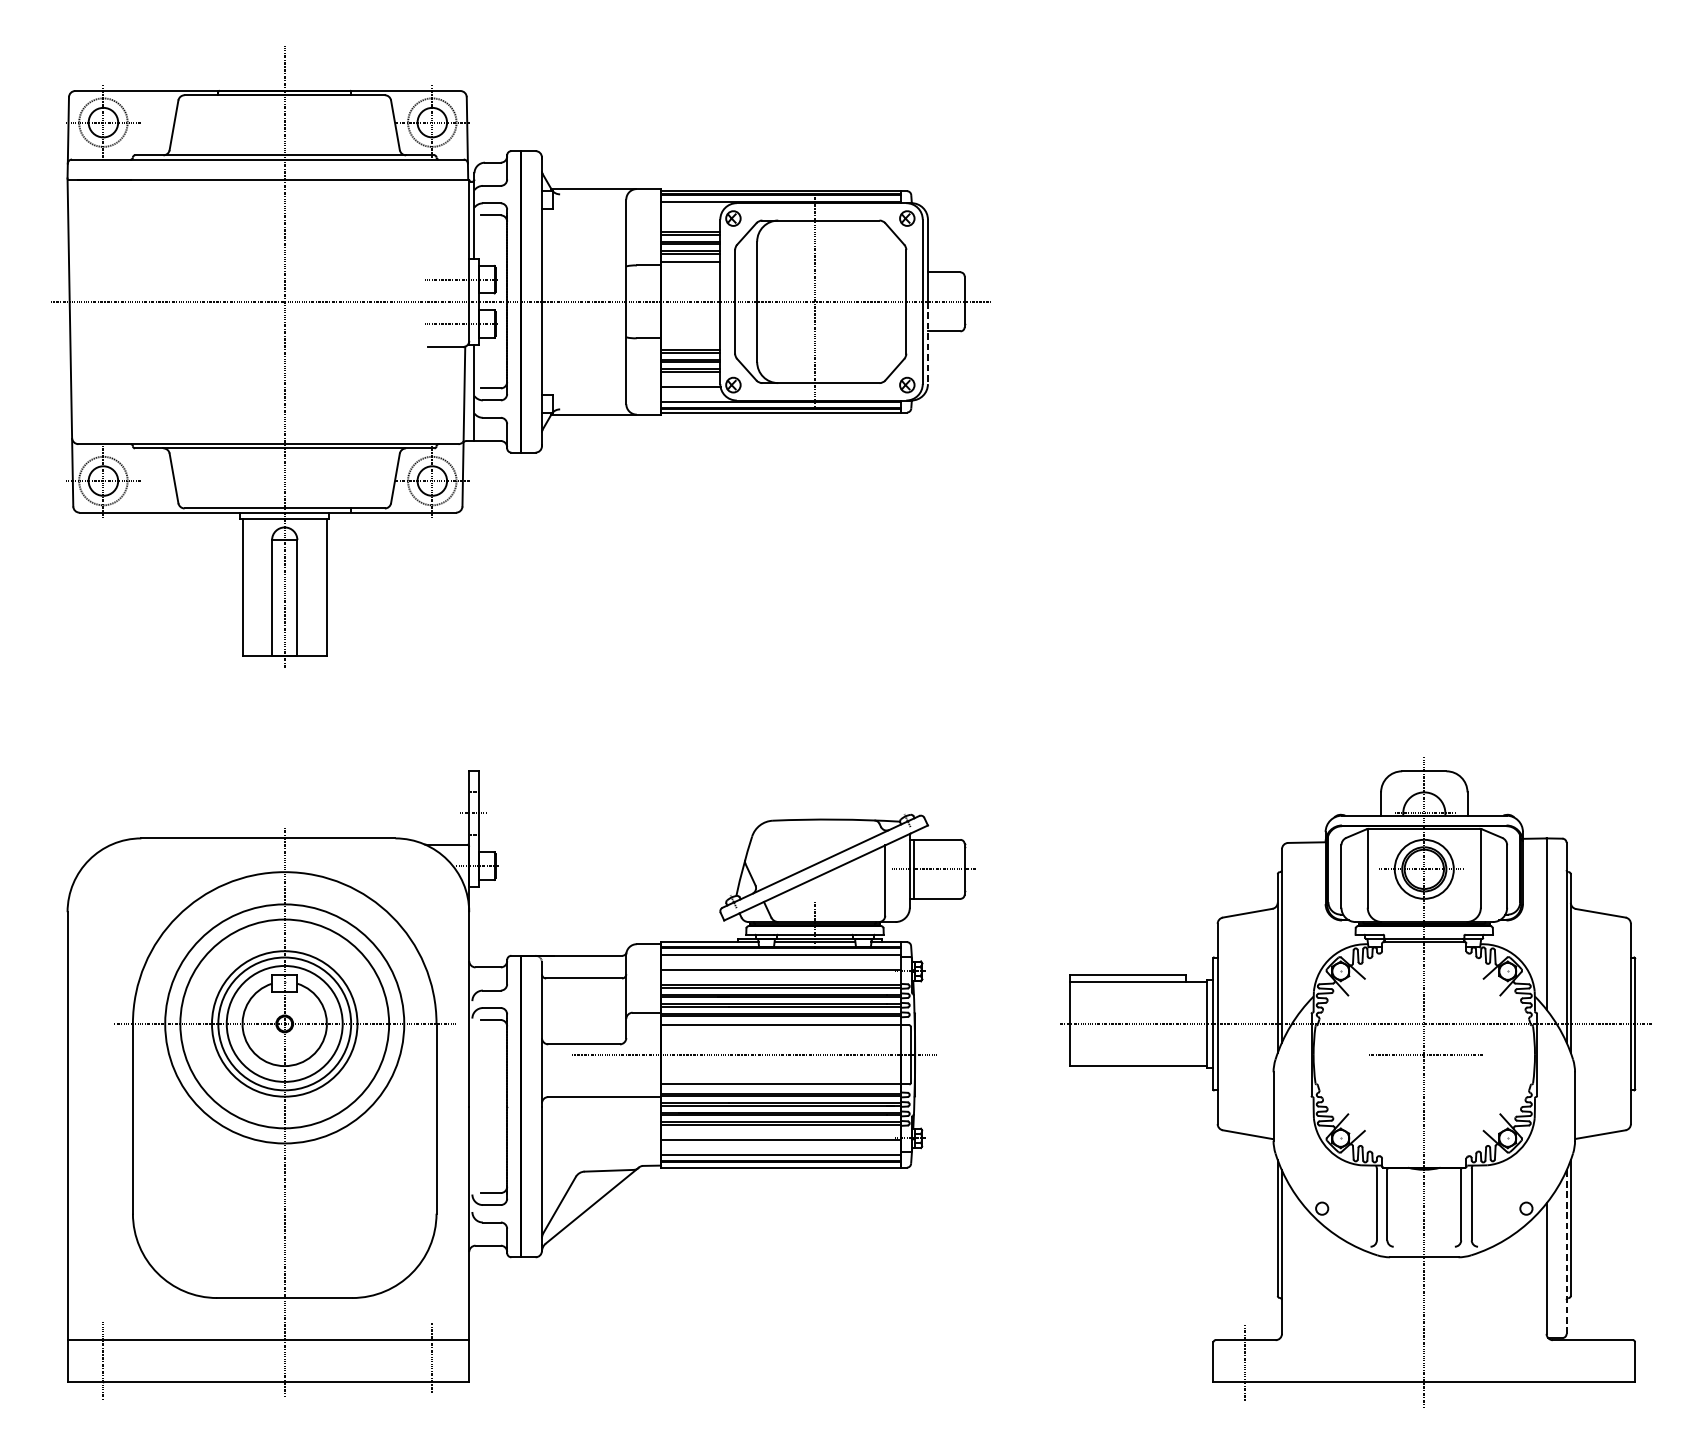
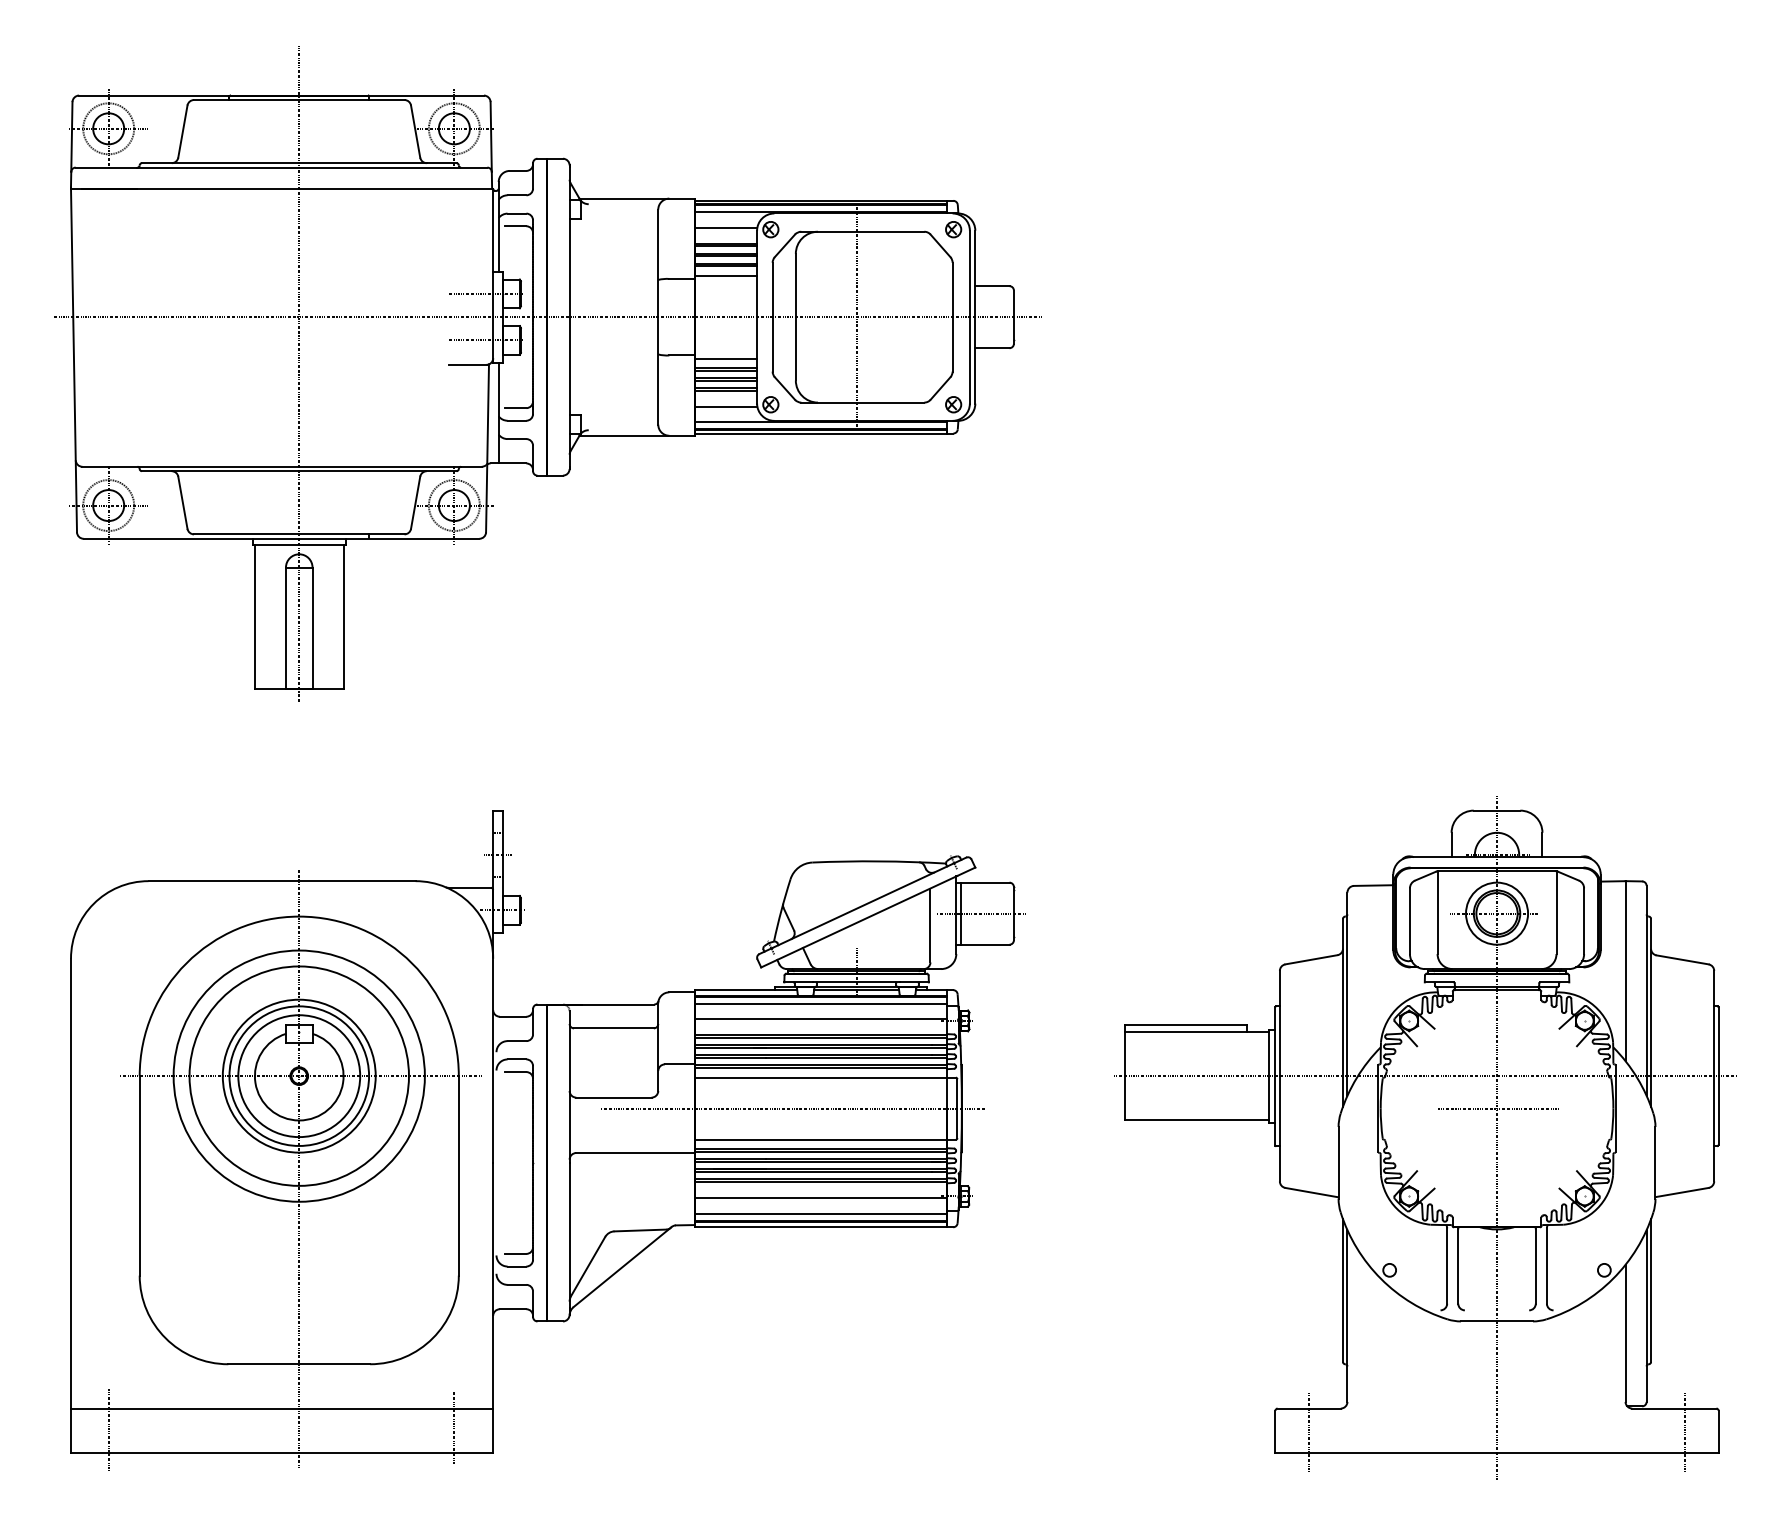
line: (690, 216) -> (725, 227), added
line: (690, 341) -> (725, 358), added
line: (928, 343) -> (975, 360), dashed -> solid
line: (1566, 1252) -> (1646, 1316), dashed -> solid
line: (1603, 1362) -> (1685, 1432), added

